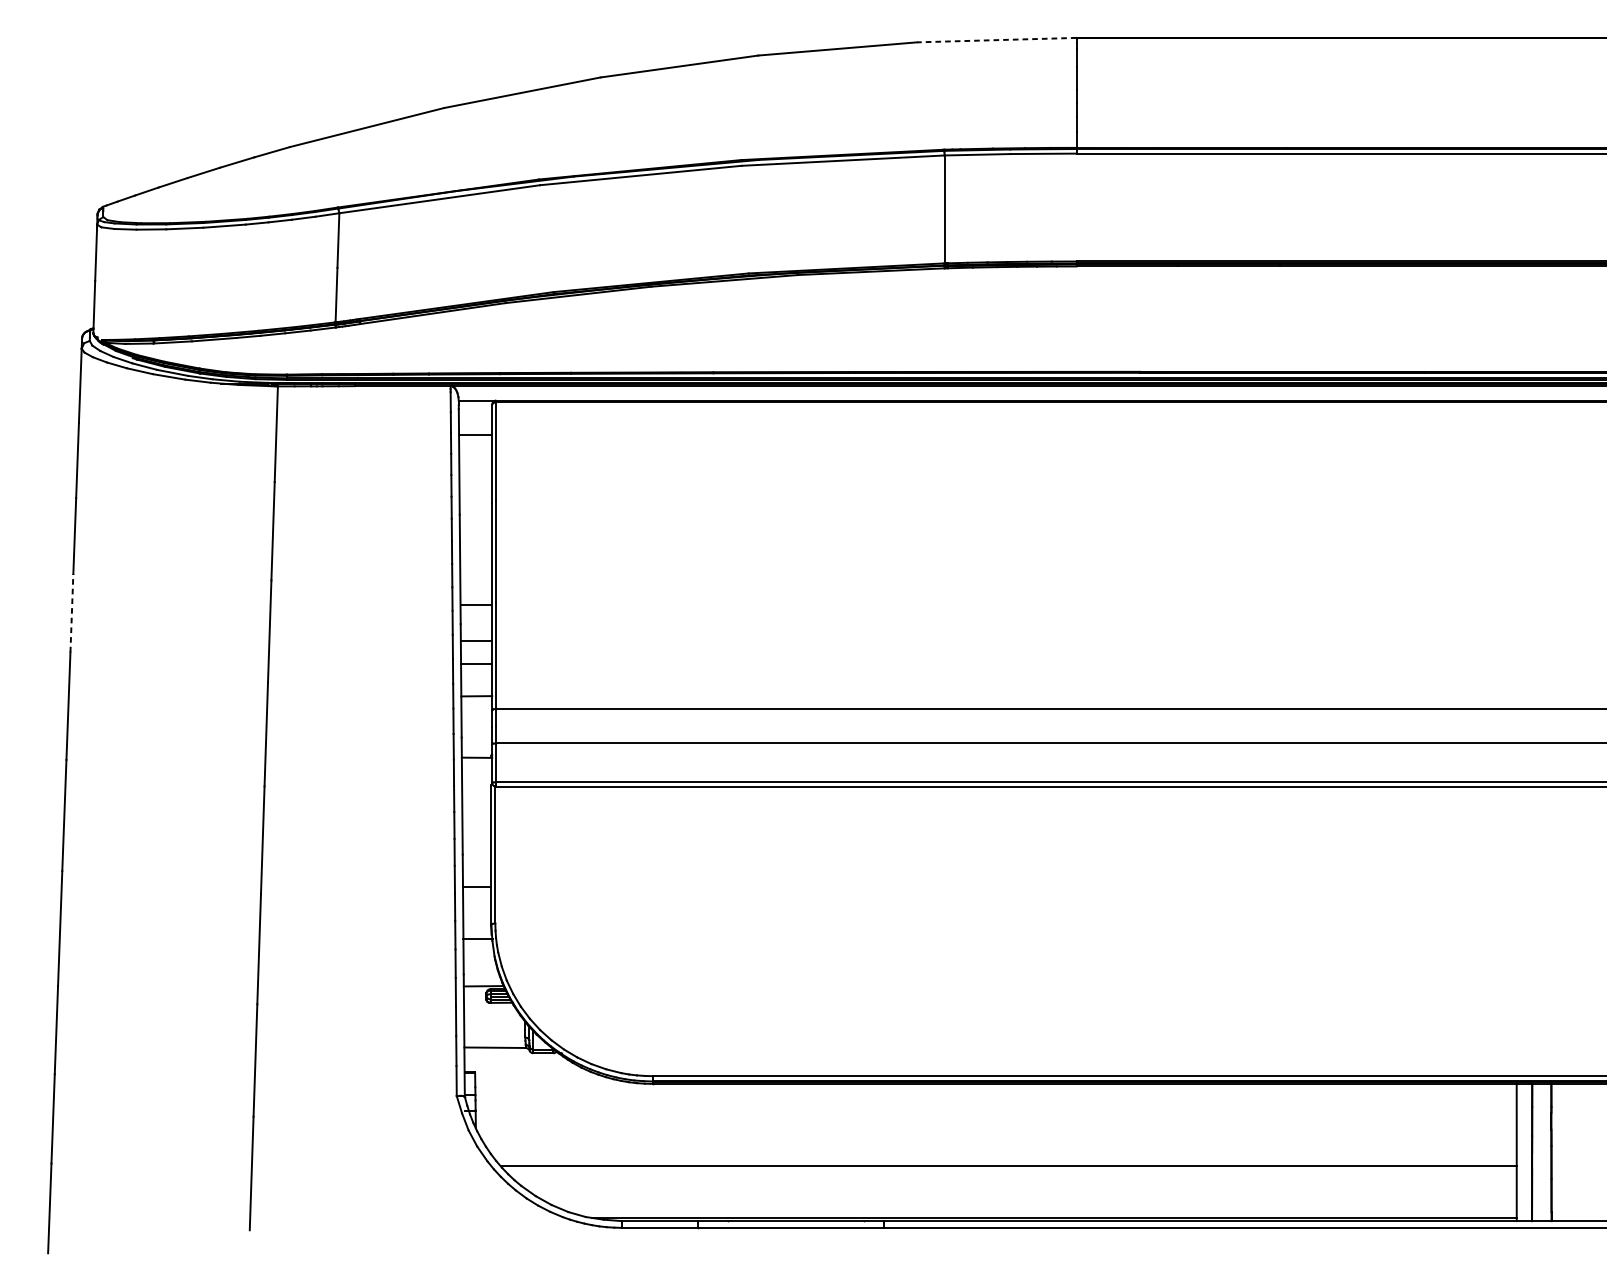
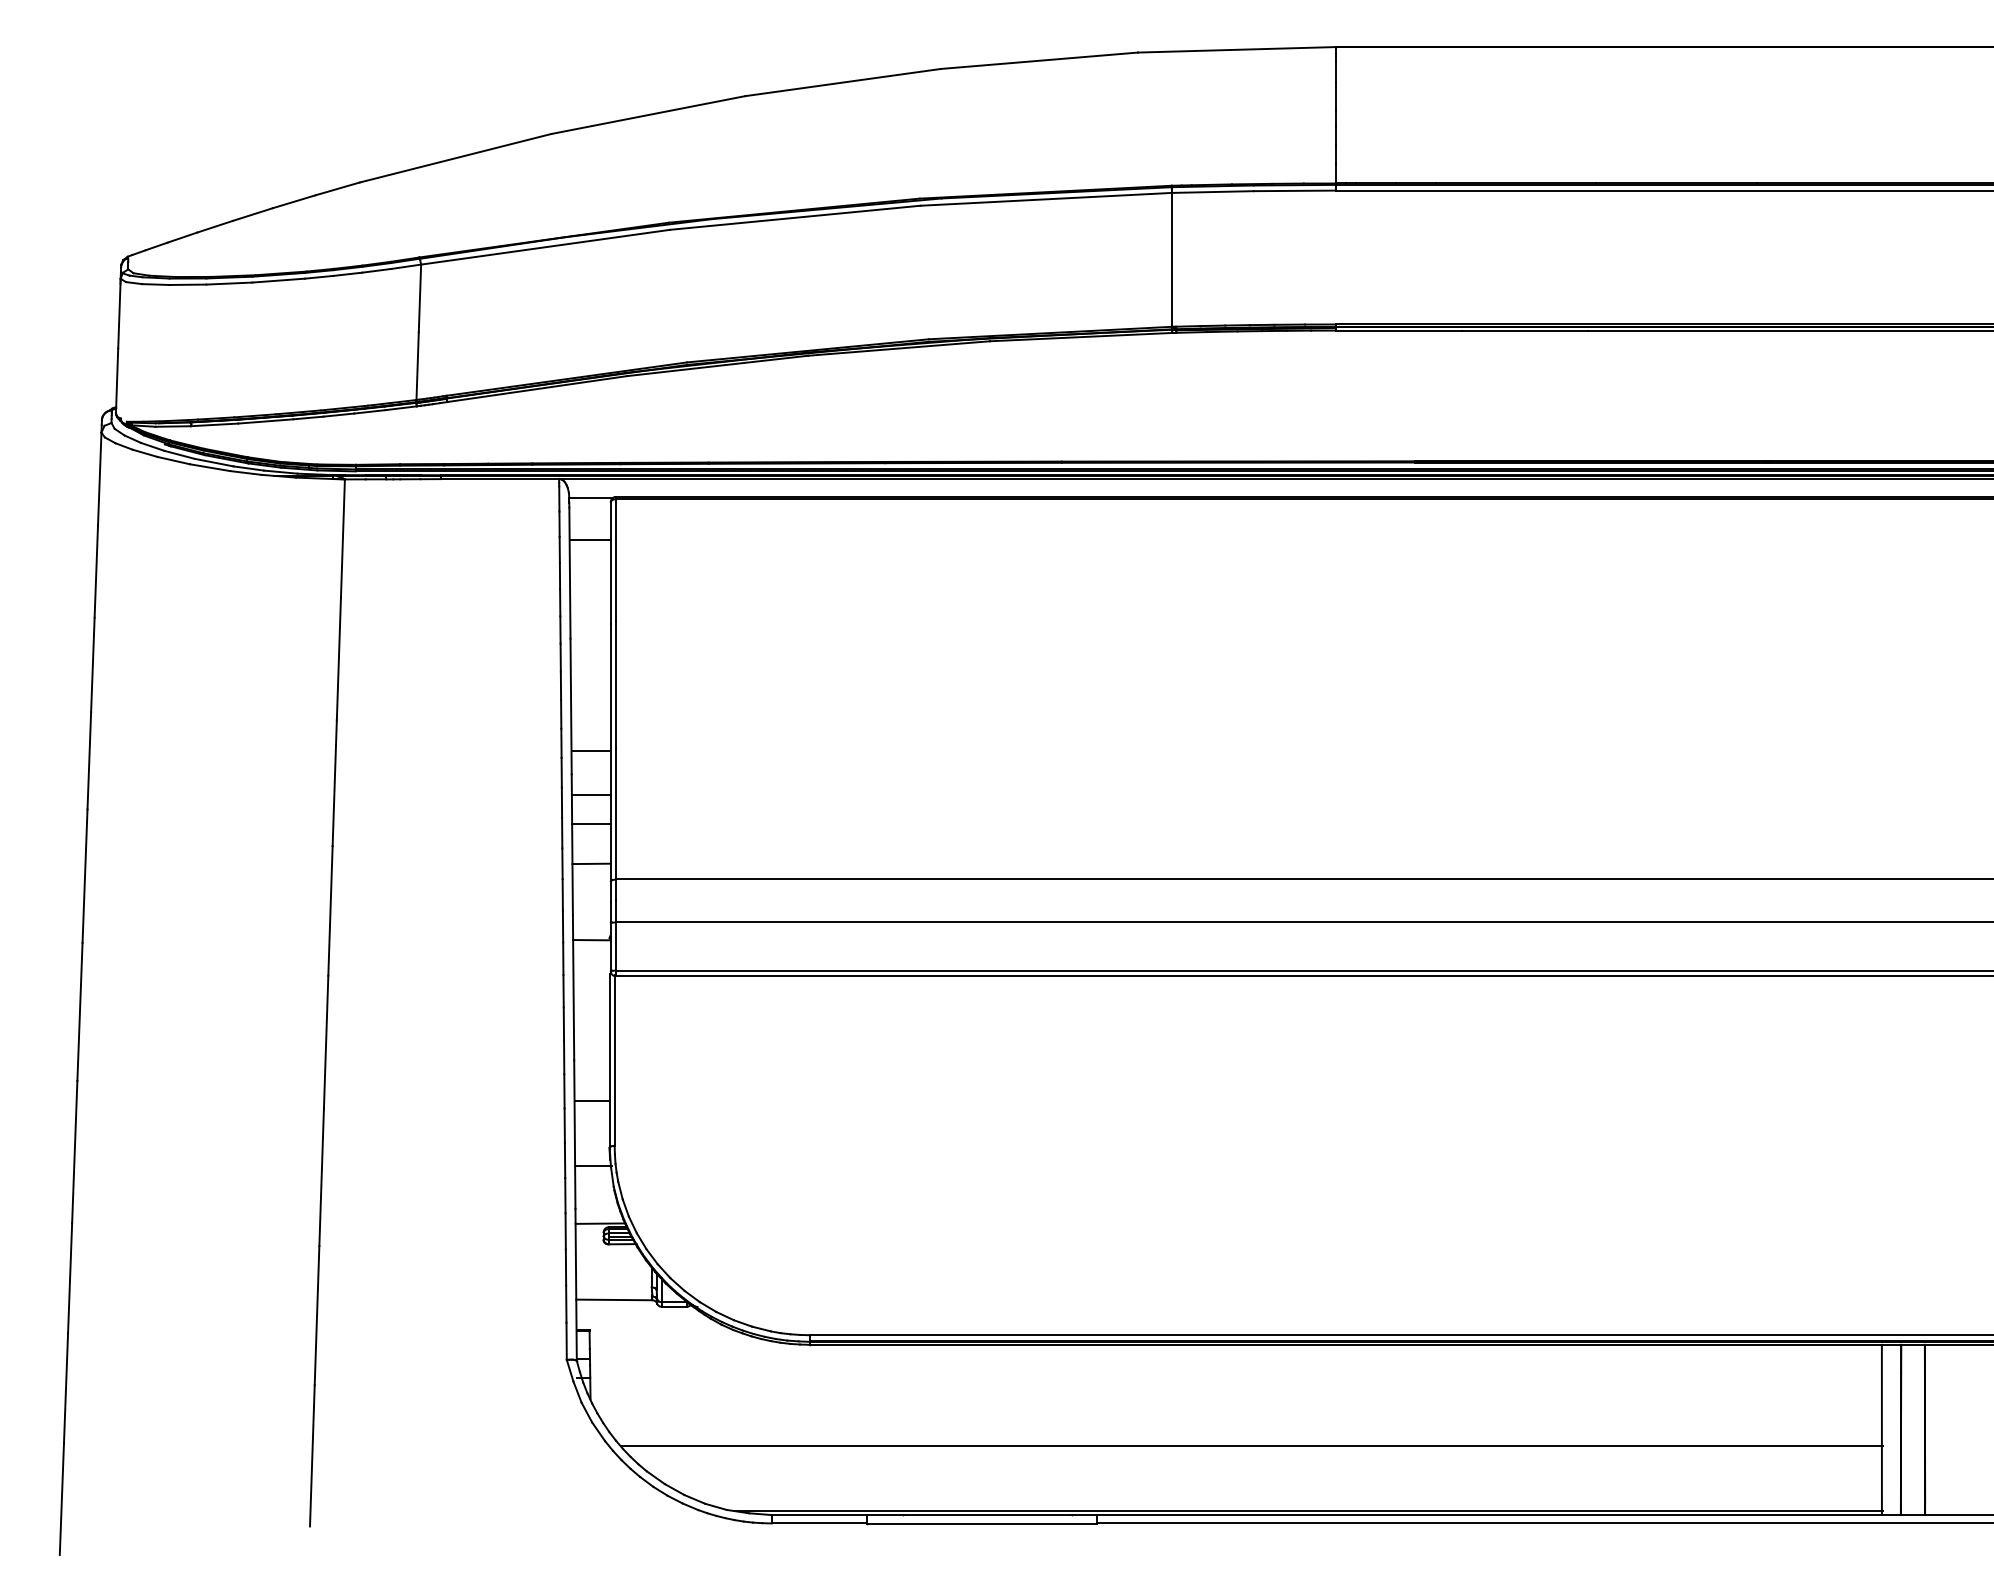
line: (996, 39) -> (1236, 49), dashed -> solid
line: (72, 612) -> (89, 760), dashed -> solid

